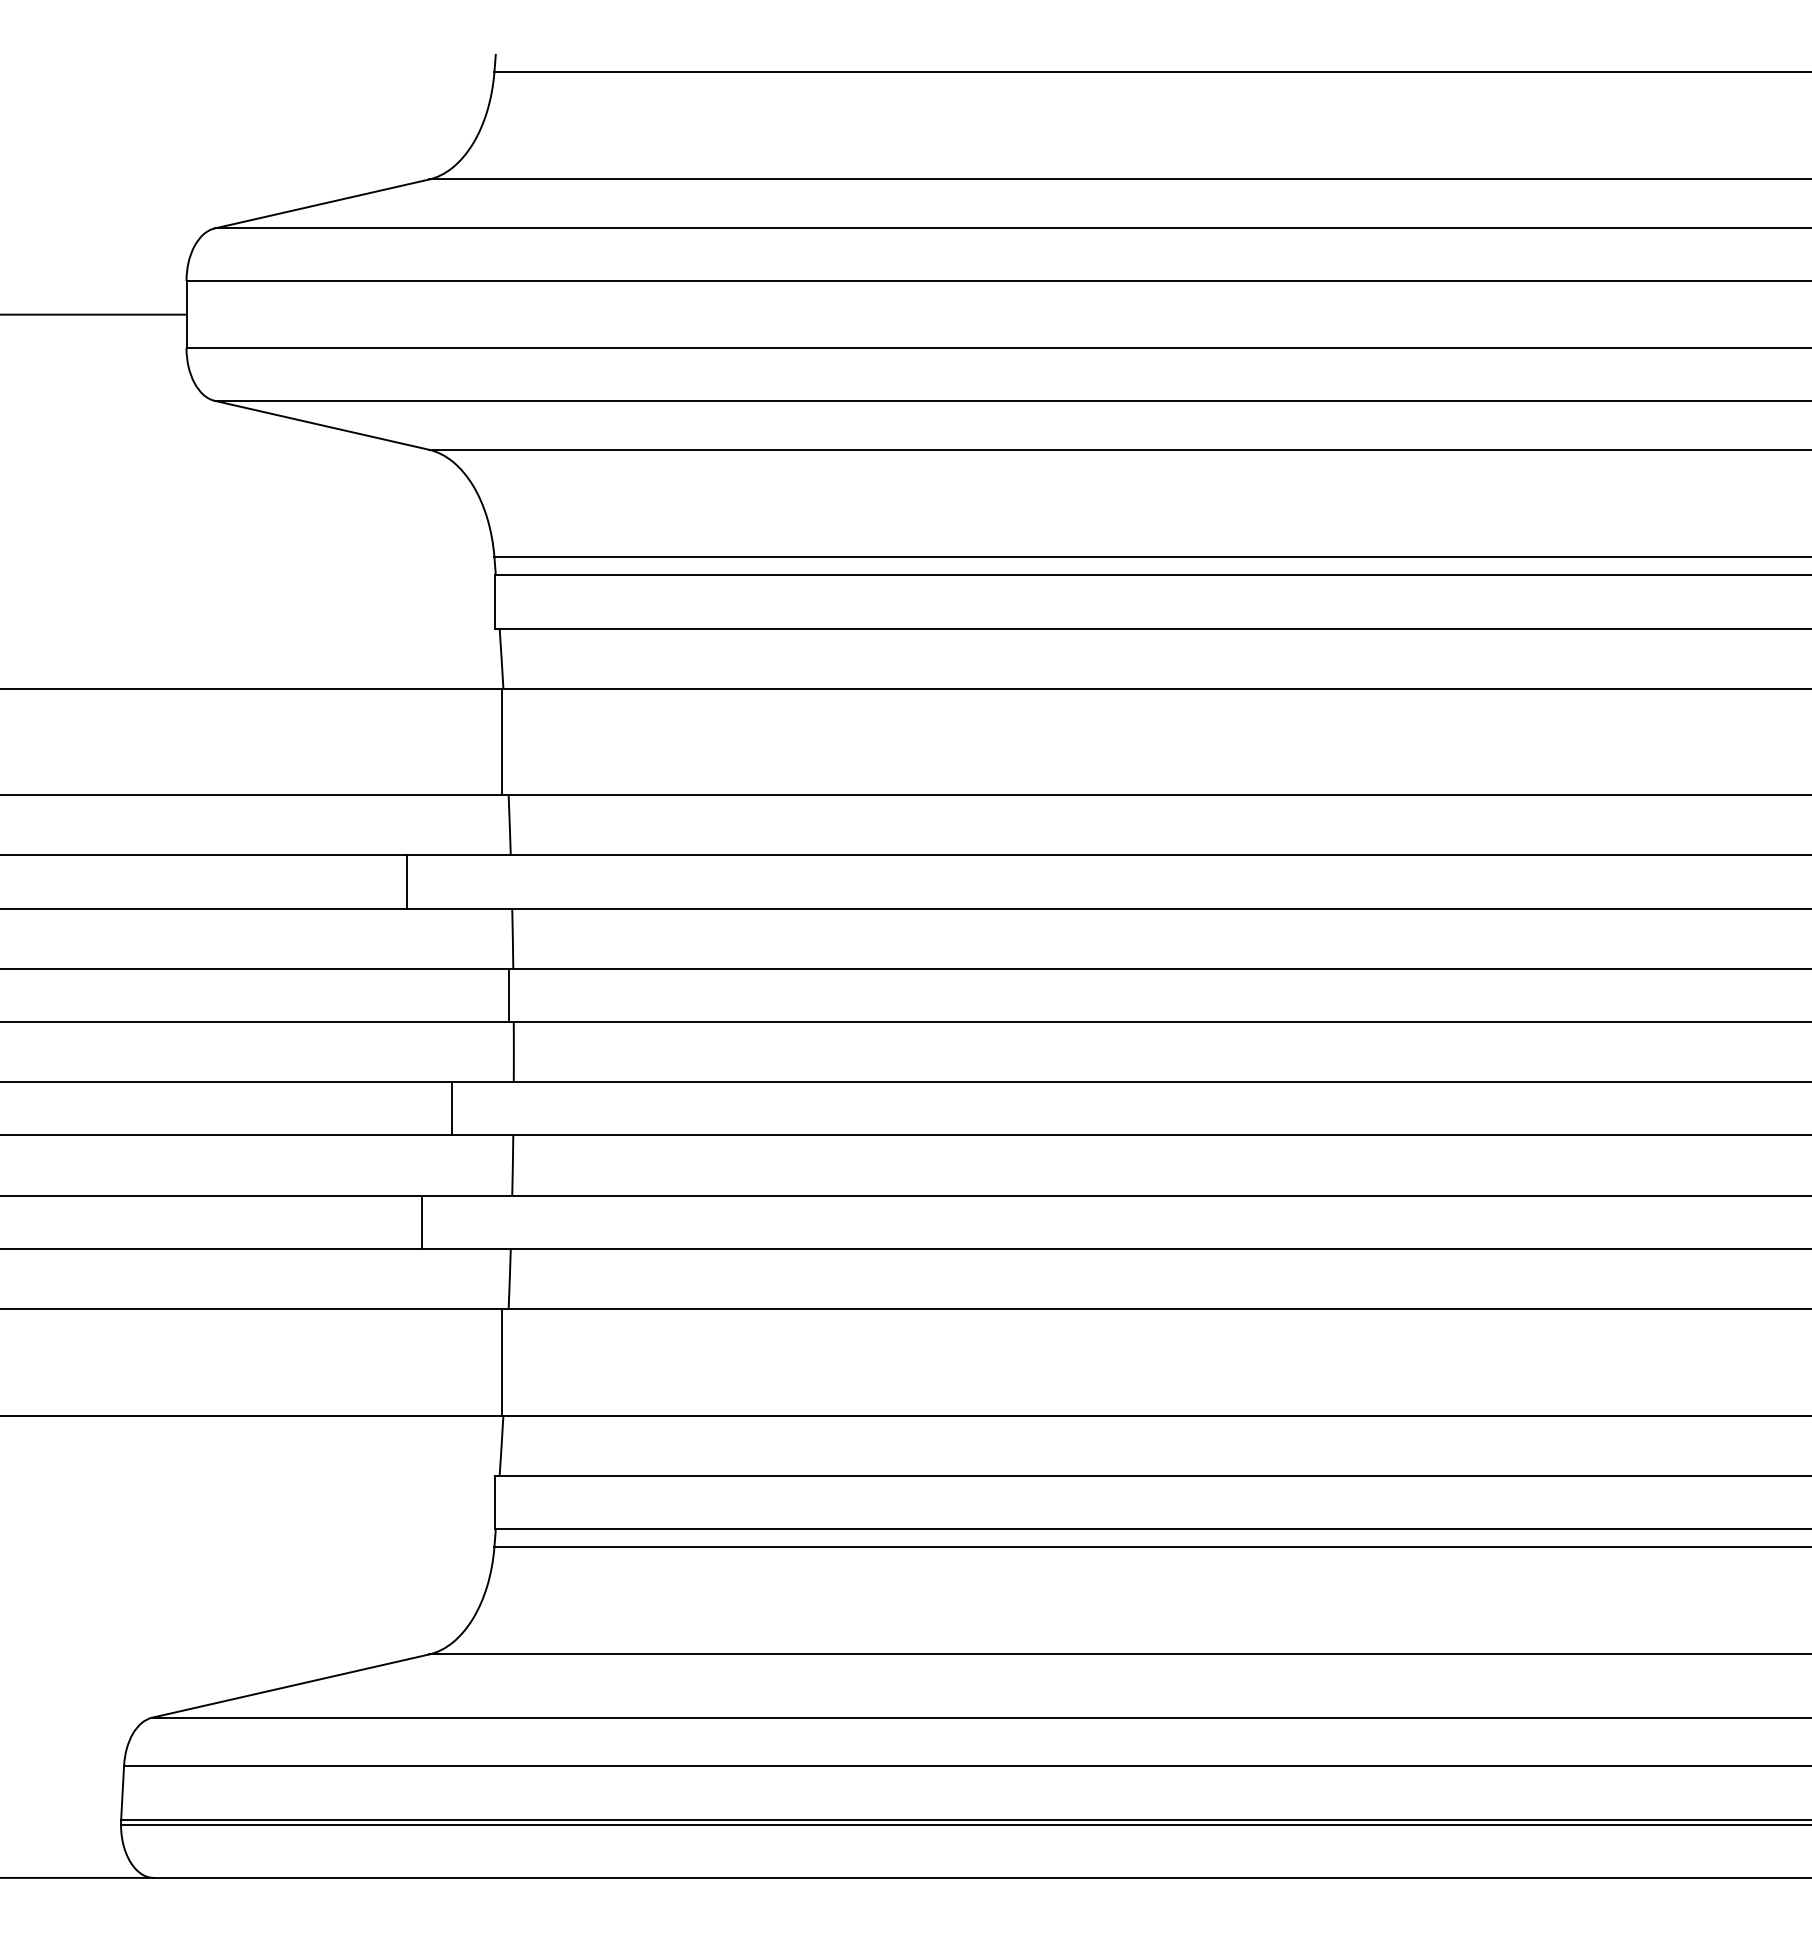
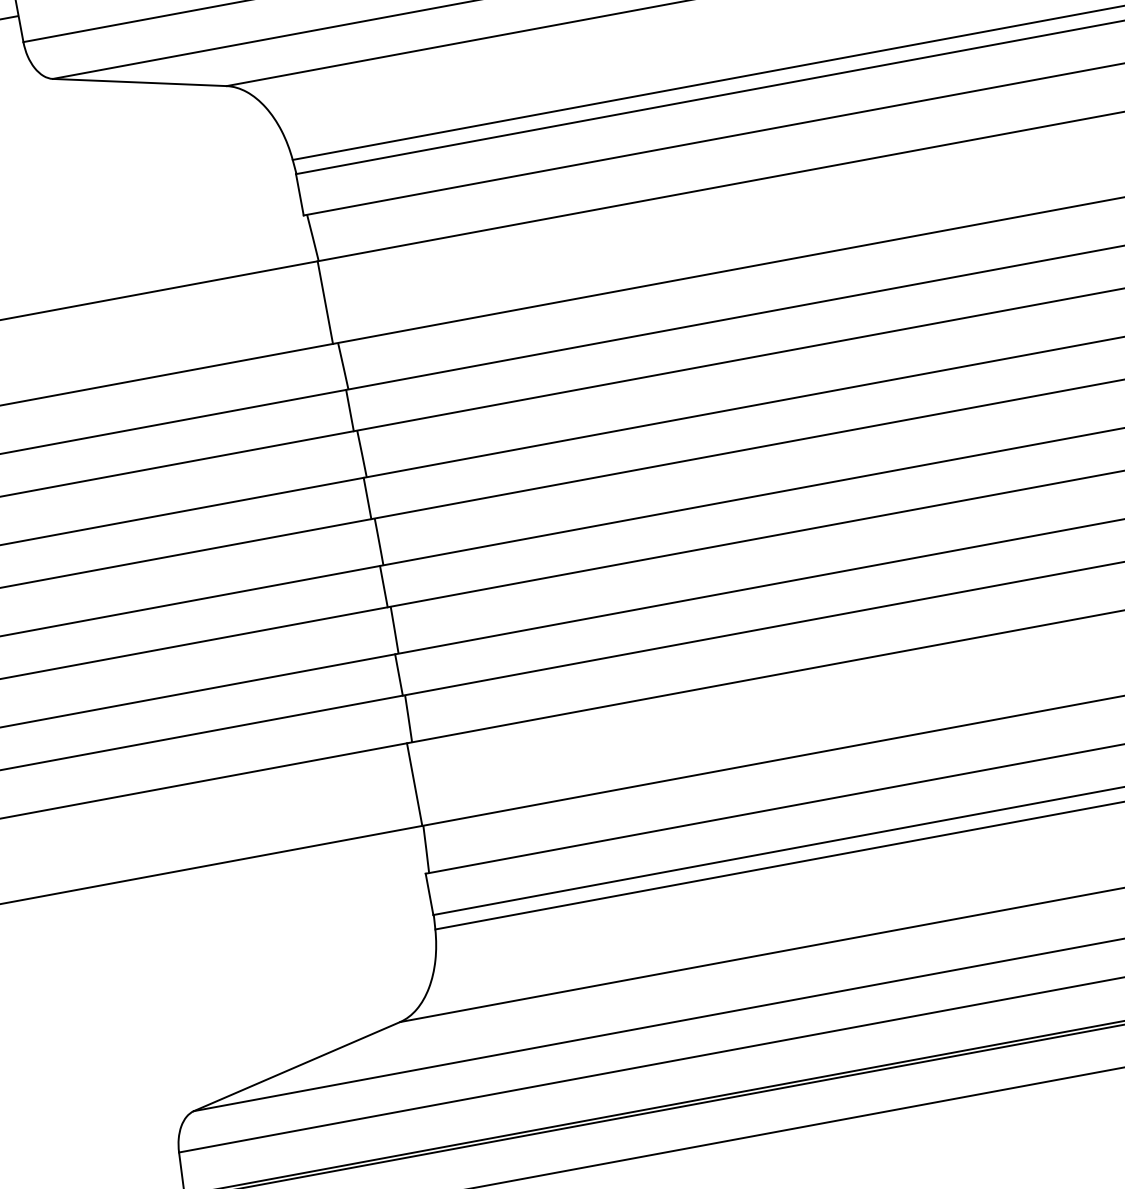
line: (406, 881) -> (349, 410), moved
line: (452, 1108) -> (383, 586), moved
line: (421, 1221) -> (398, 674), moved

